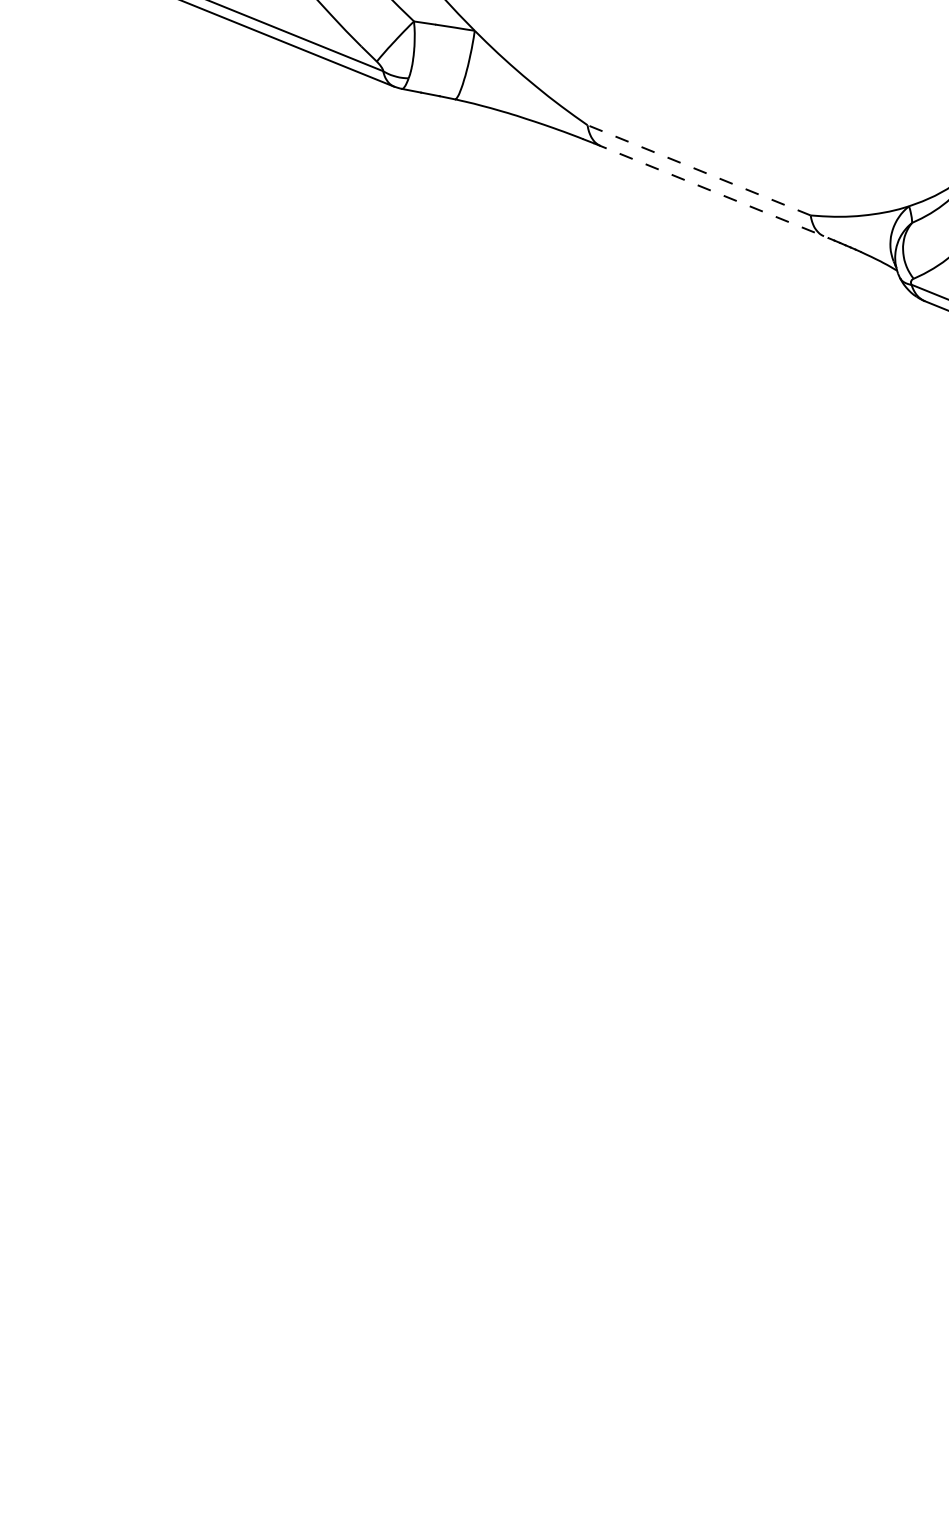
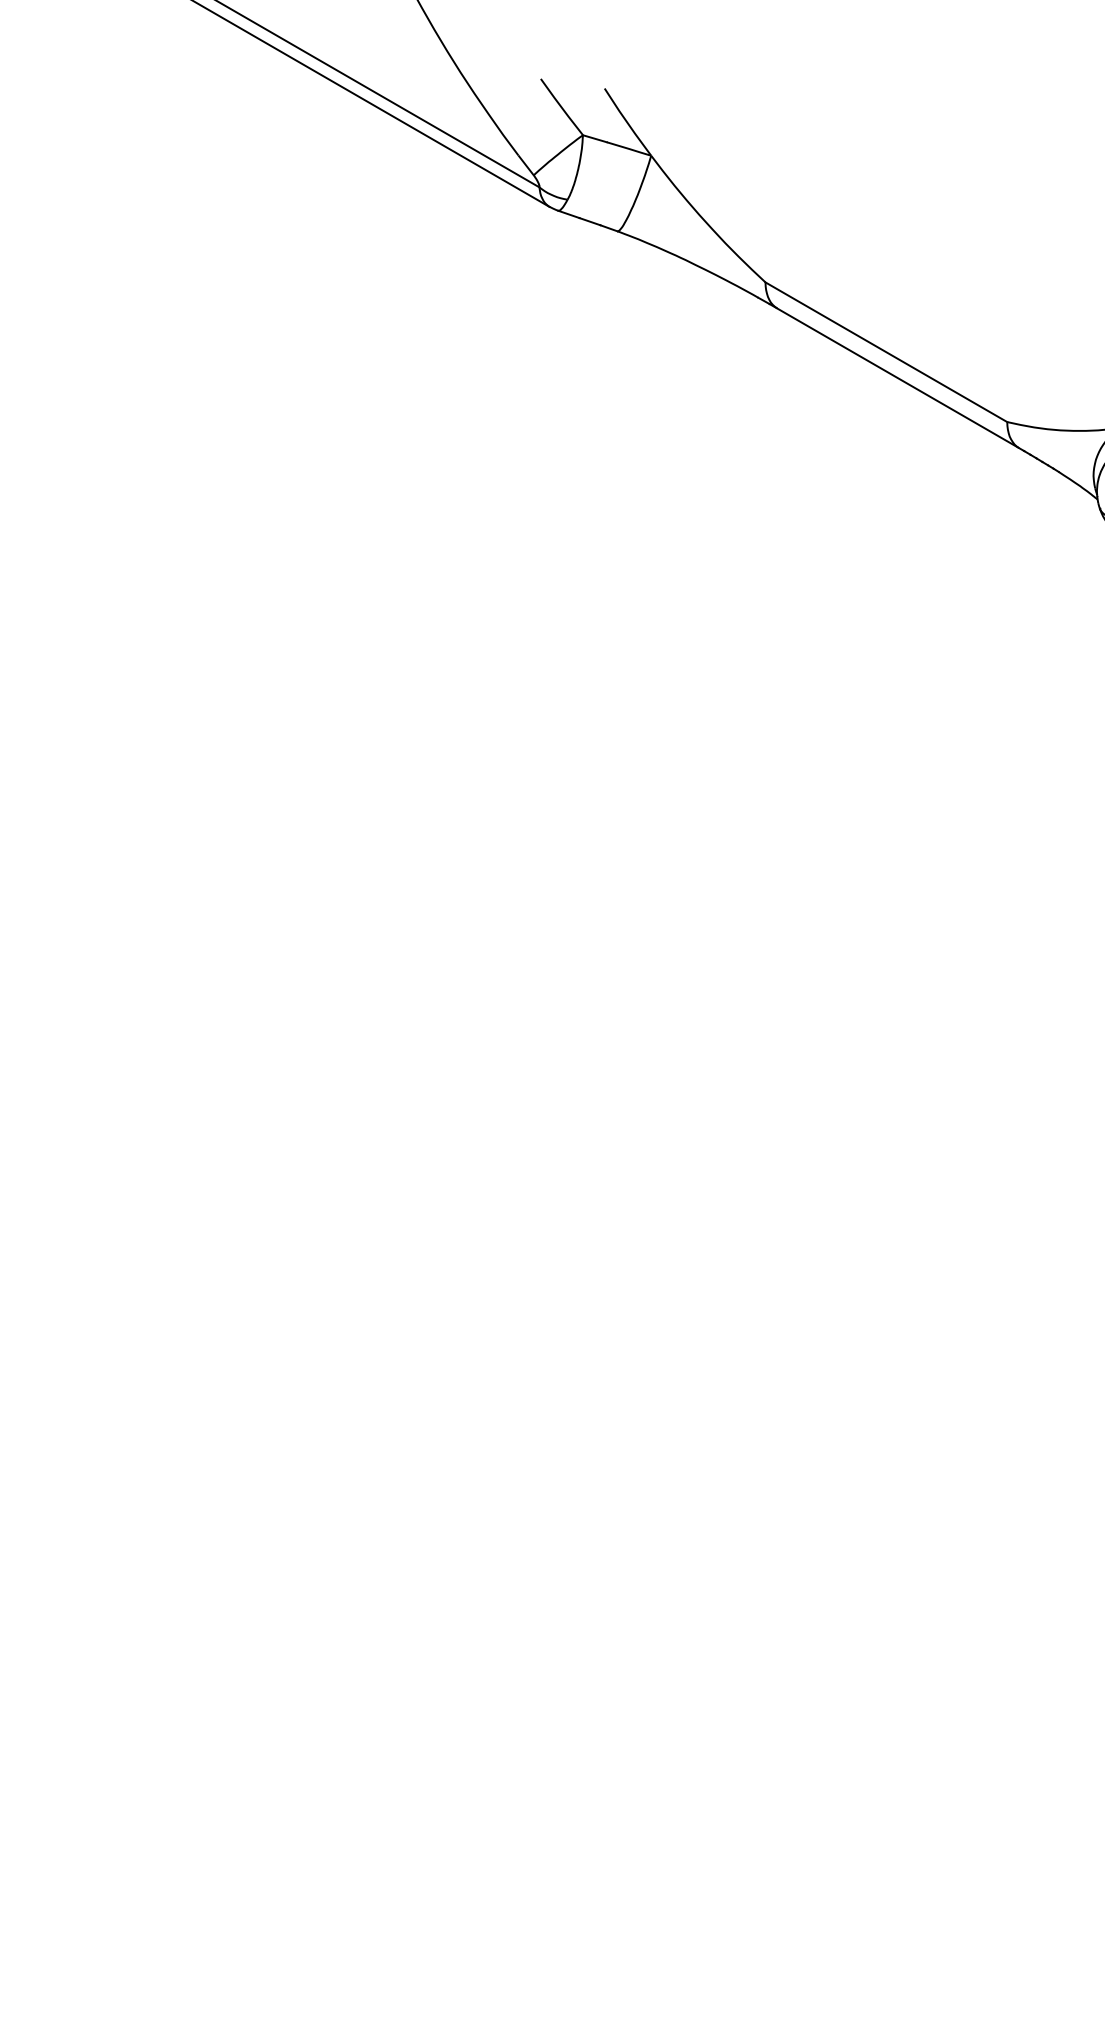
line: (699, 170) -> (886, 352), dashed -> solid
line: (710, 190) -> (896, 377), dashed -> solid

